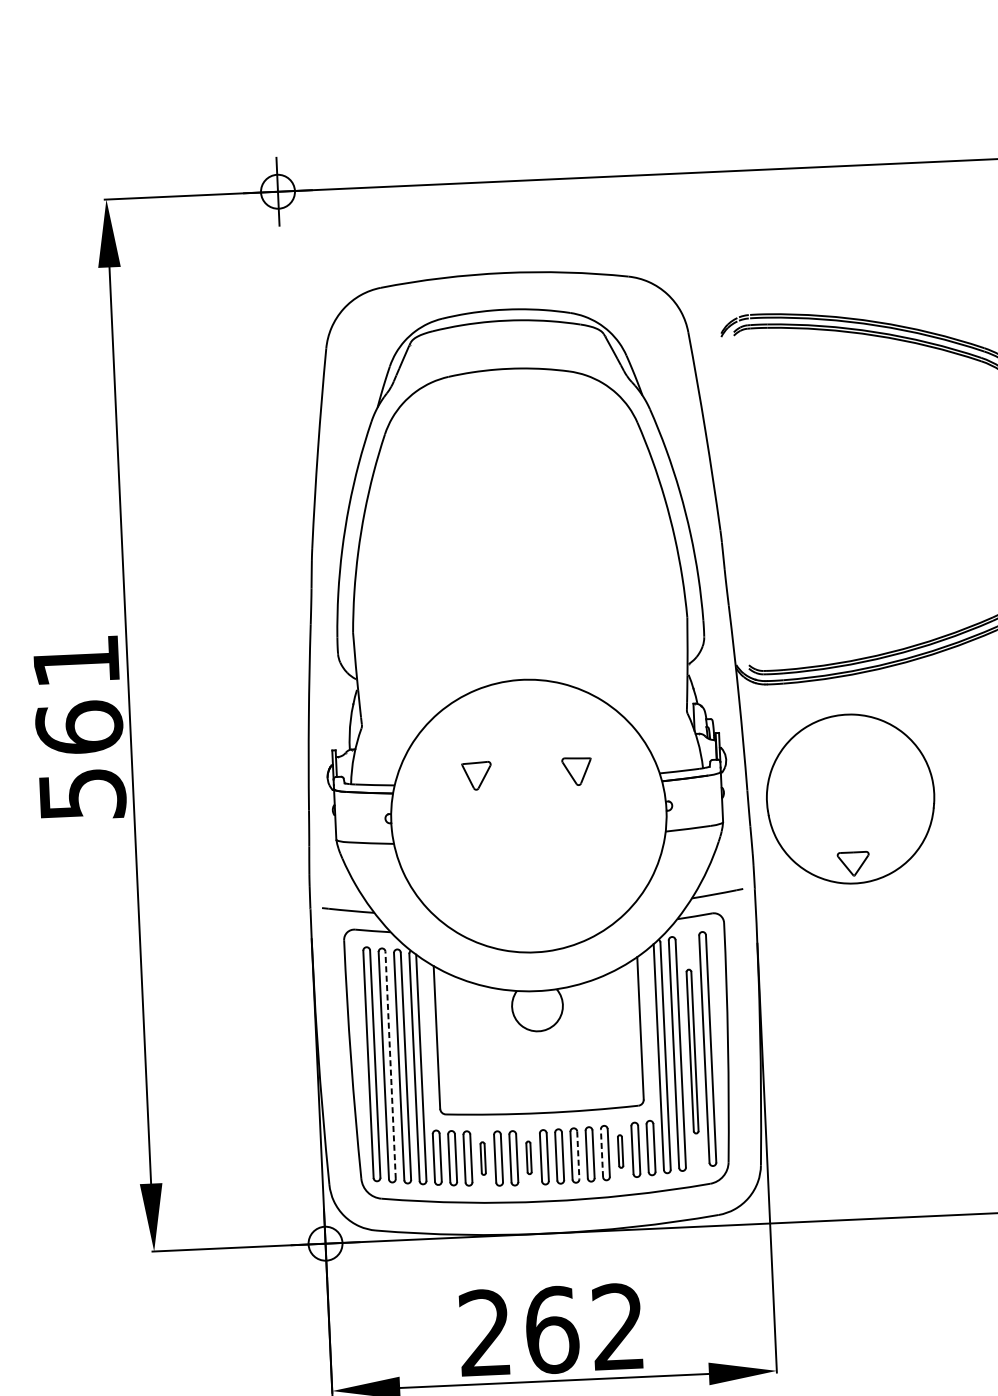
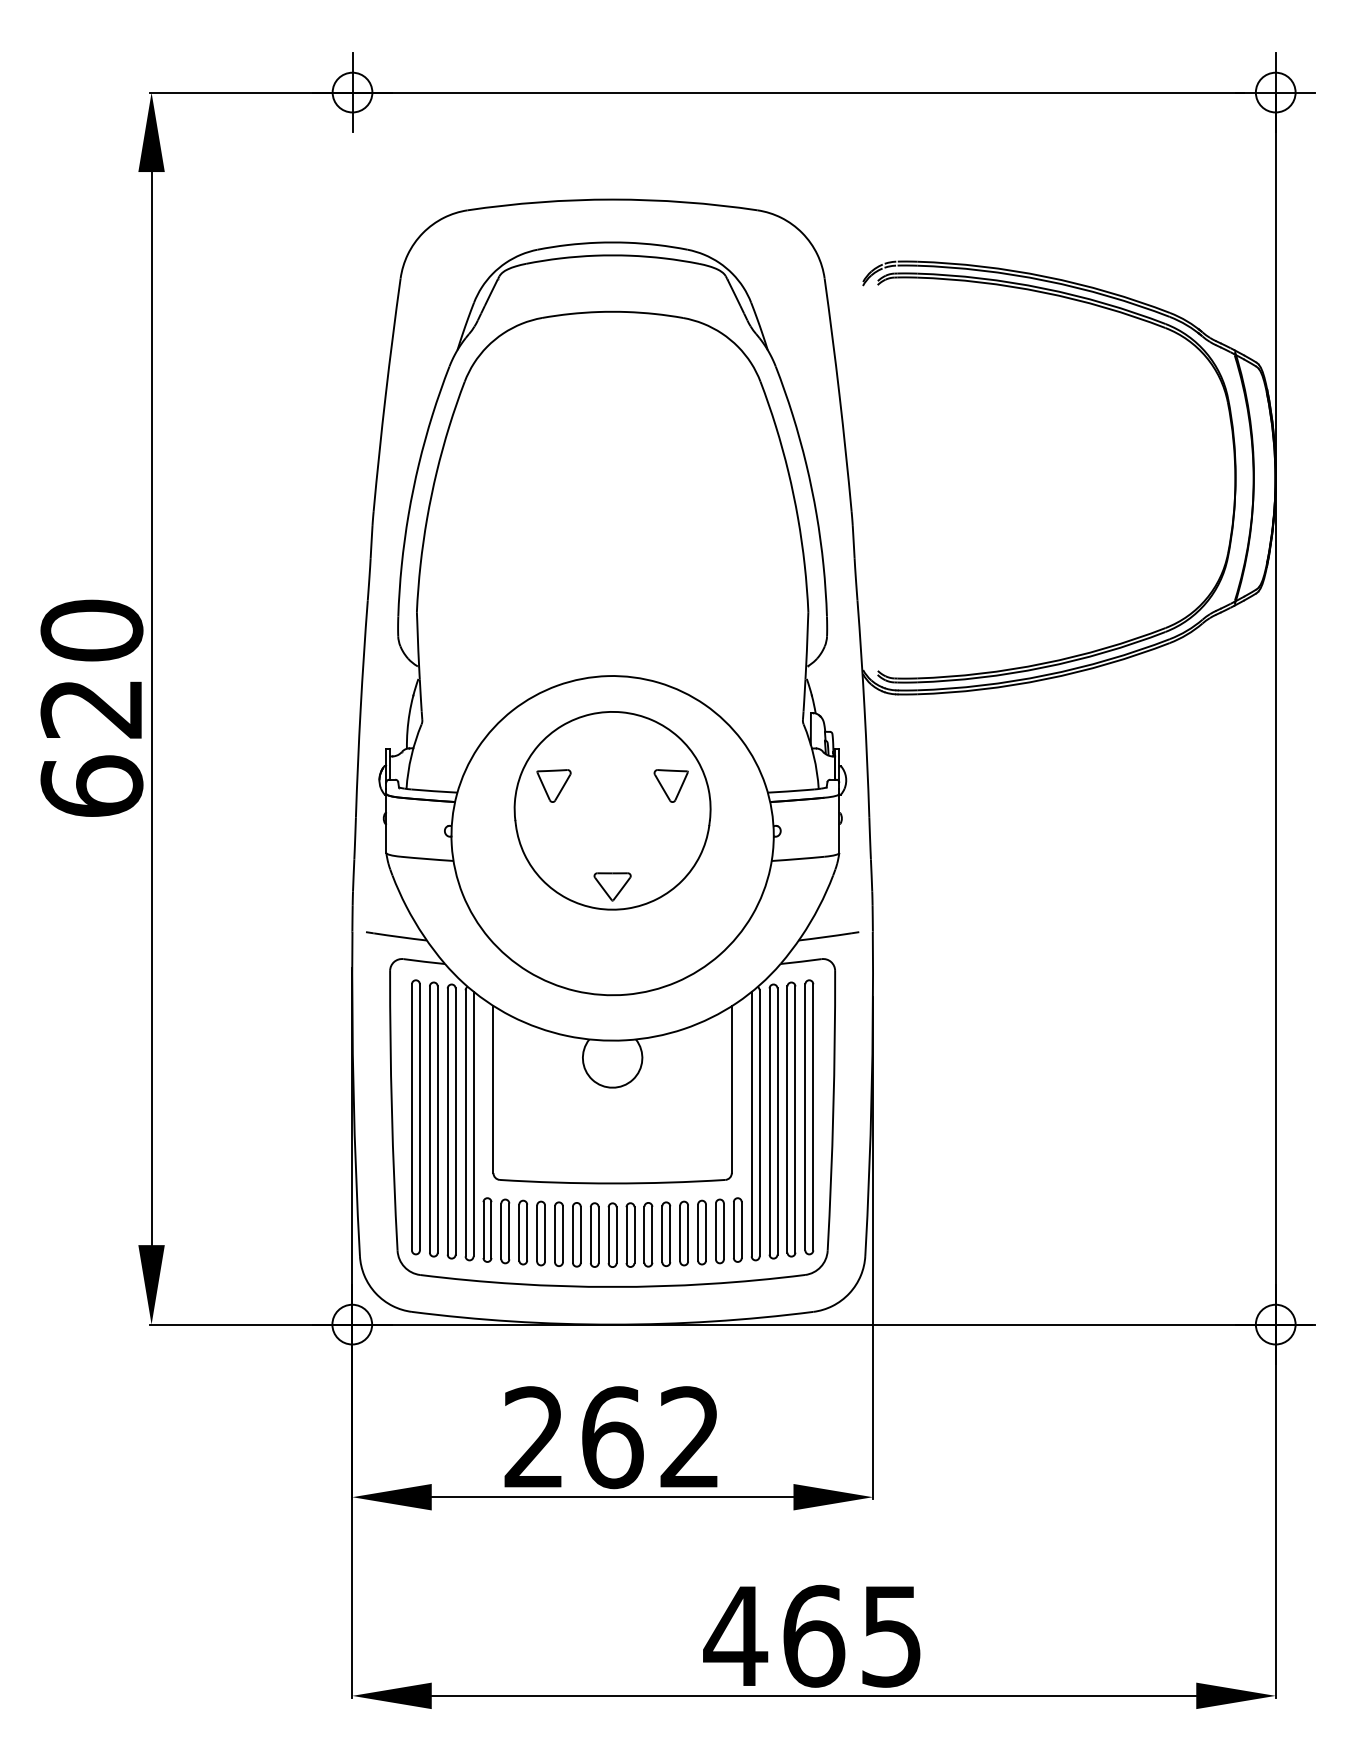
text: (78, 726) -> (91, 707), 561 -> 620
part: (850, 798) -> (612, 810), moved
part: (692, 1051) -> (791, 1119), size x1.43
line: (390, 1065) -> (437, 1119), dashed -> solid
part: (620, 1151) -> (701, 1232), size x1.67
line: (602, 1153) -> (680, 1233), dashed -> solid
line: (578, 1155) -> (652, 1234), dashed -> solid
part: (528, 1157) -> (594, 1234), size x1.67
part: (482, 1158) -> (540, 1233), size x1.67

